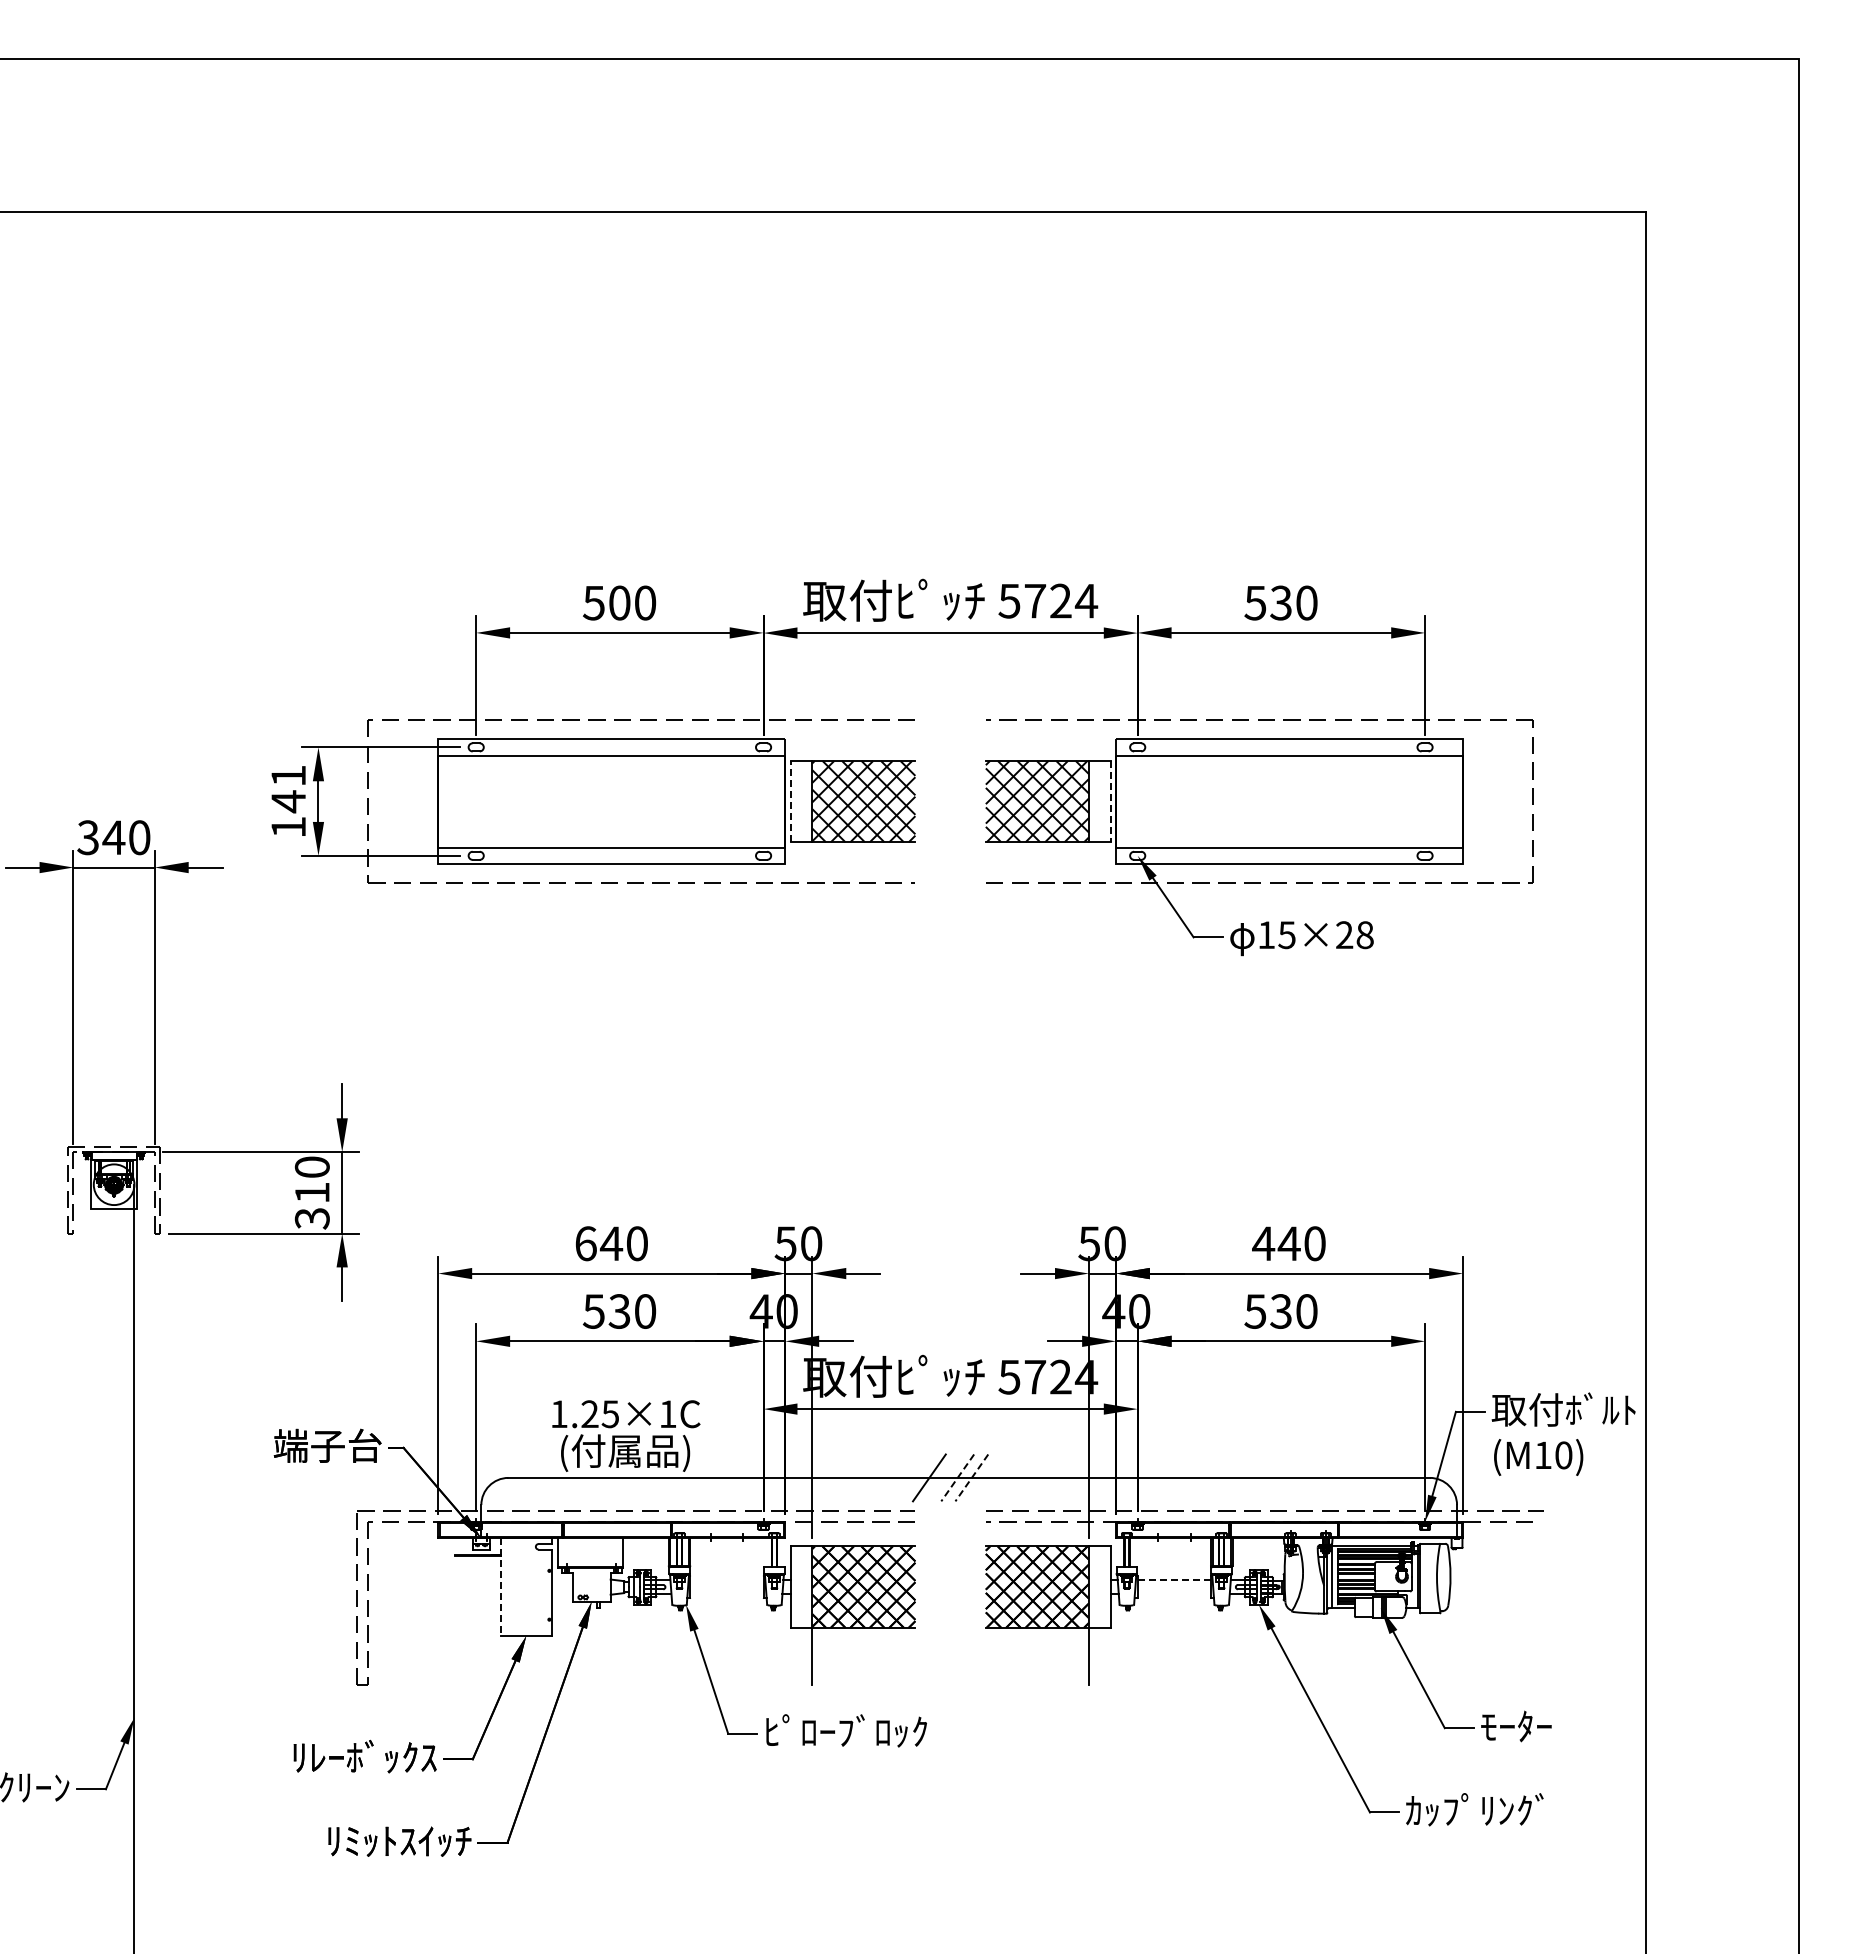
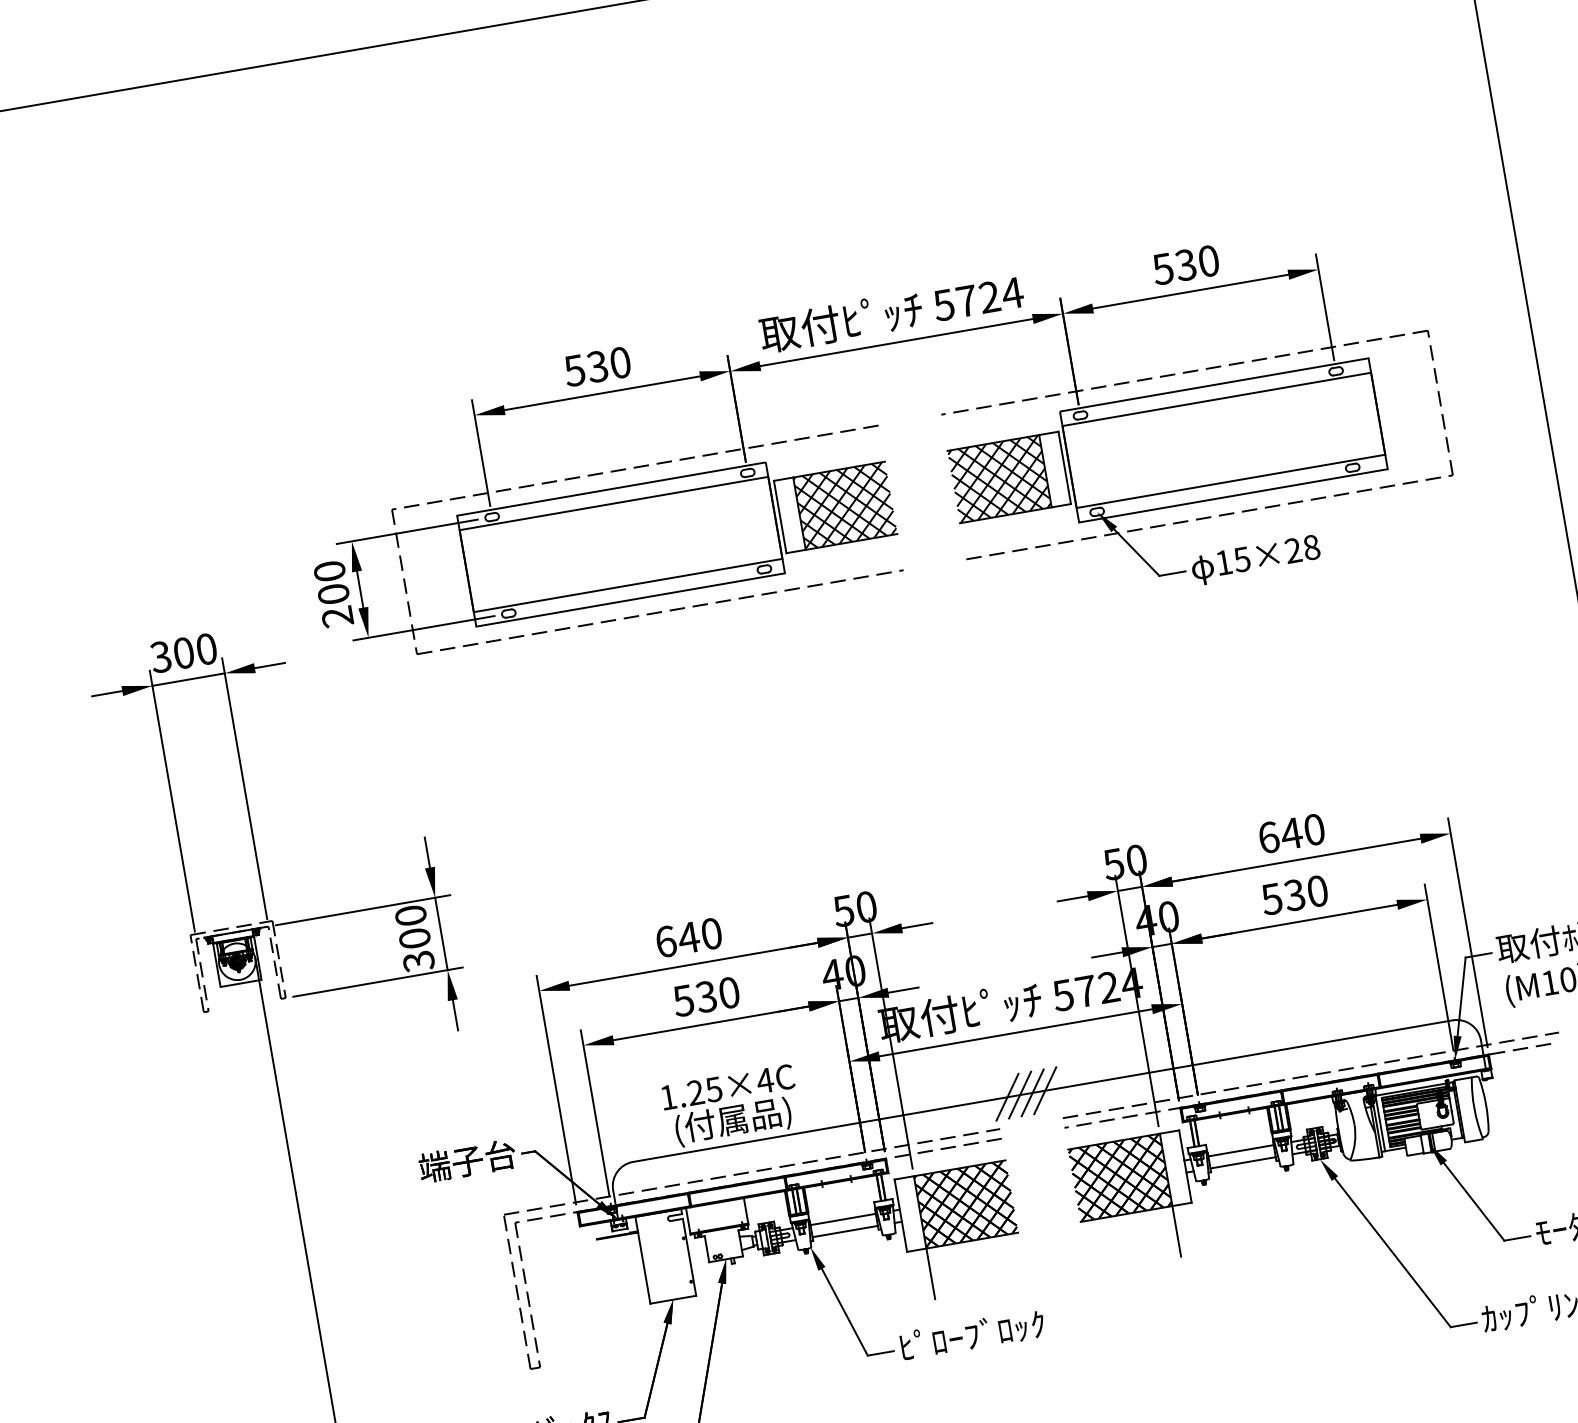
text: (619, 602) -> (597, 366), 500 -> 530
text: (288, 801) -> (333, 594), 141 -> 200
line: (790, 801) -> (780, 516), dashed -> solid
line: (1110, 801) -> (1064, 467), dashed -> solid
text: (113, 837) -> (183, 653), 340 -> 300
text: (311, 1192) -> (414, 938), 310 -> 300
text: (1263, 1243) -> (1268, 837), 440 -> 640
text: (667, 1413) -> (764, 1080), 1.25×1C -> 1.25×4C
line: (943, 1477) -> (1019, 1094), added
line: (957, 1477) -> (1032, 1092), dashed -> solid
line: (971, 1477) -> (1044, 1090), dashed -> solid
line: (726, 1580) -> (842, 1219), added
line: (1174, 1580) -> (1241, 1150), dashed -> solid
line: (500, 1587) -> (642, 1260), dashed -> solid
line: (726, 1593) -> (844, 1231), added
line: (1174, 1593) -> (1243, 1162), added

